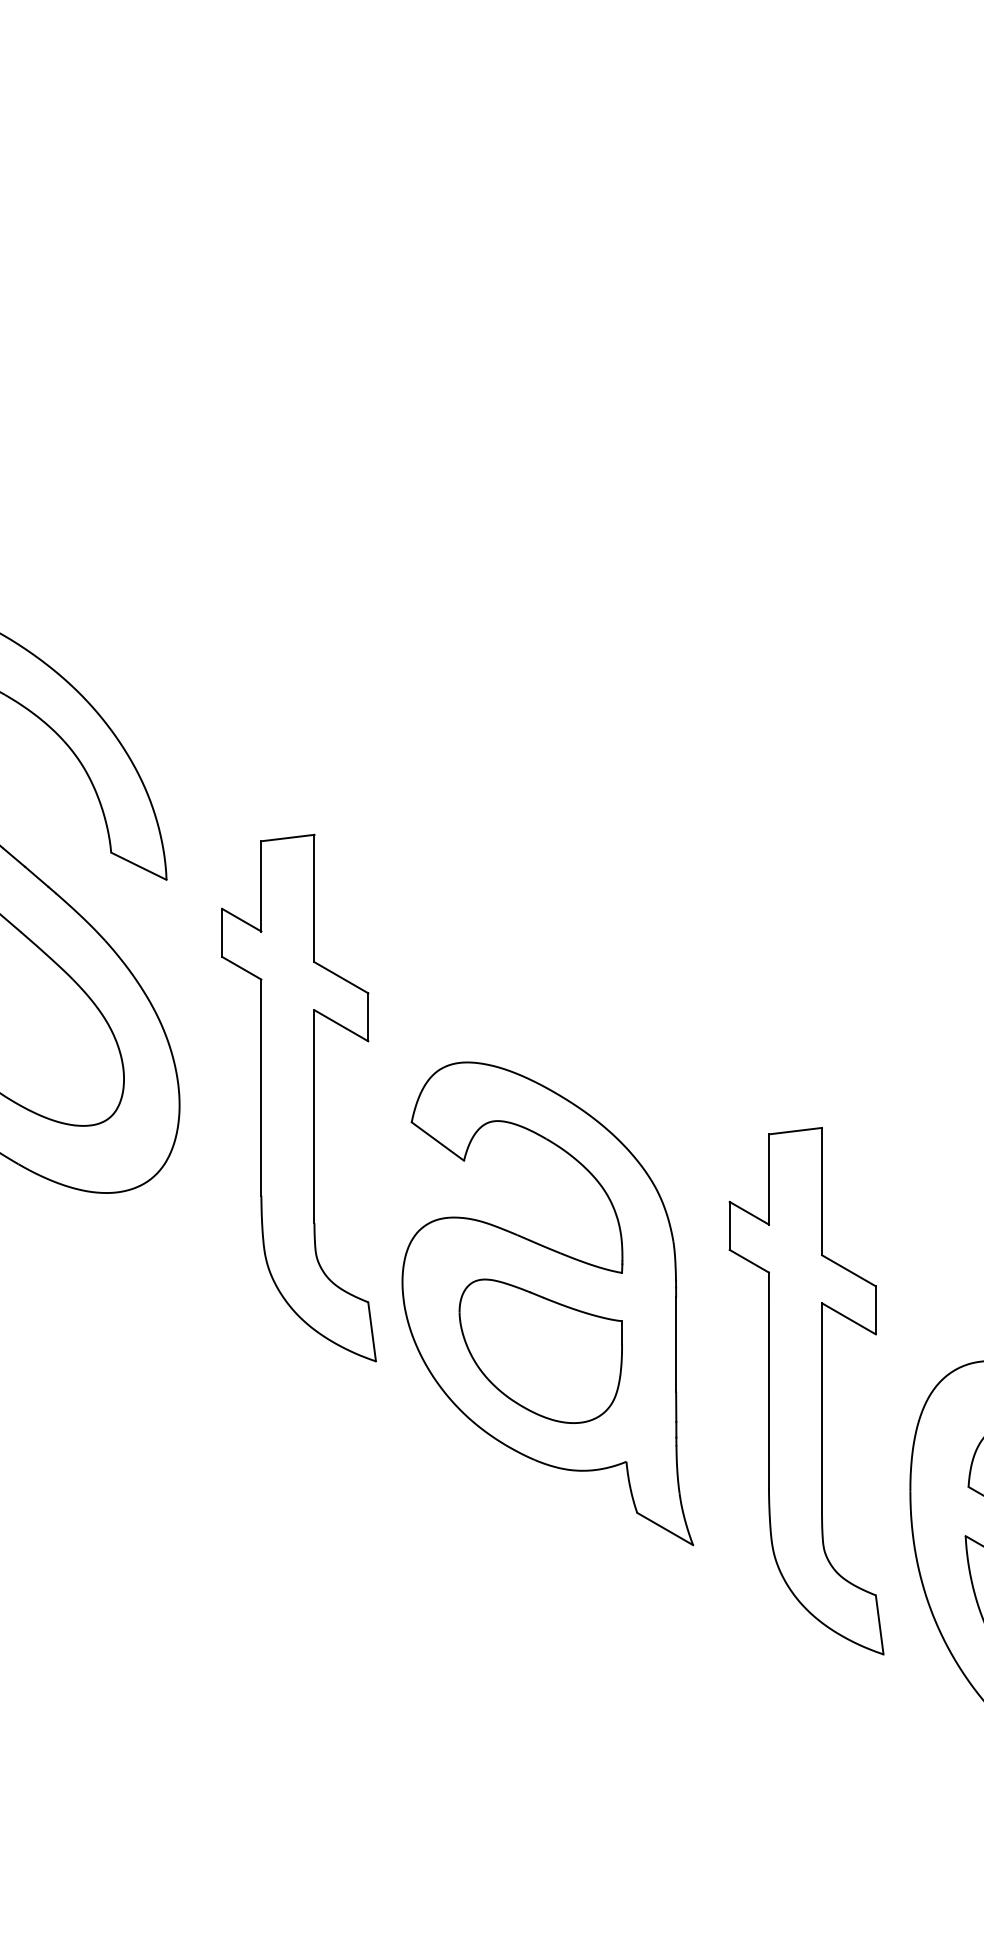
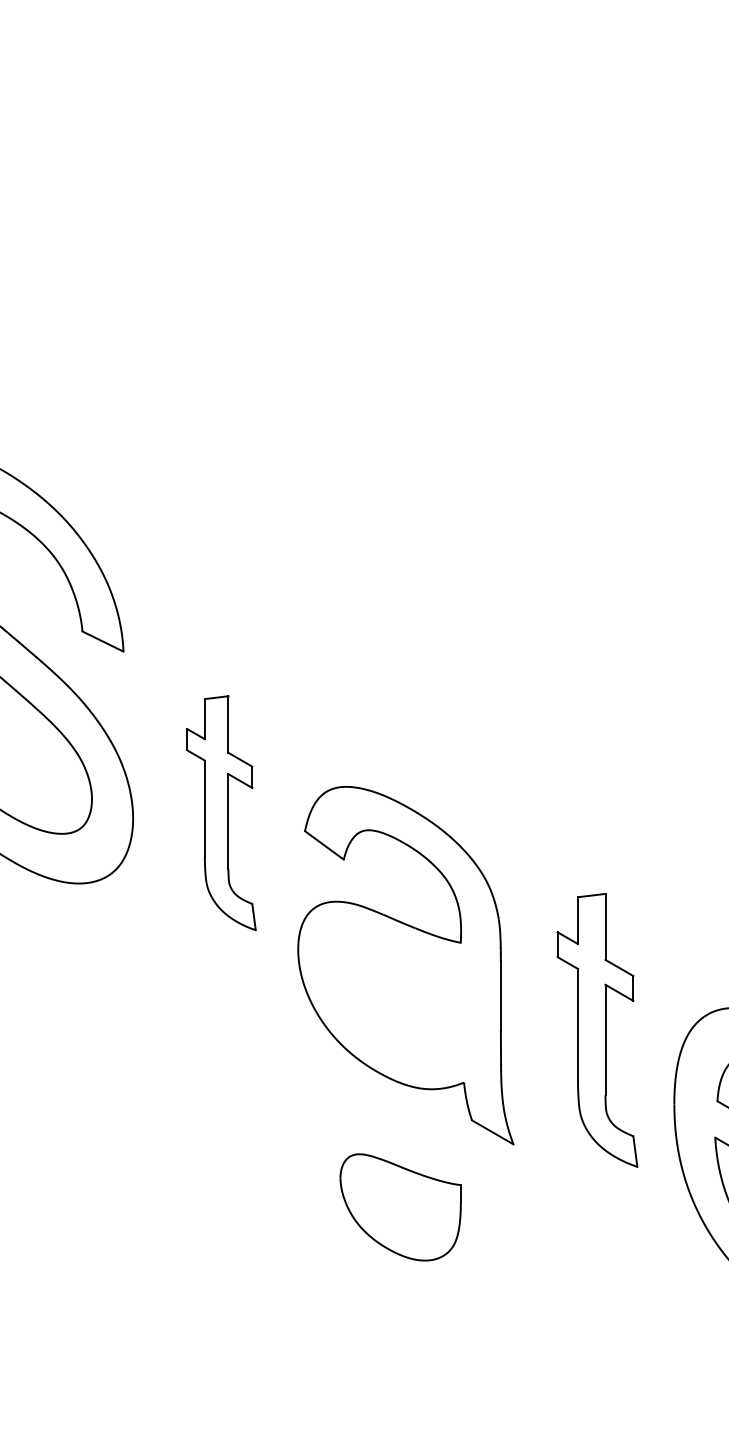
part: (298, 1097) -> (221, 812), size x0.6
part: (540, 1350) -> (400, 1206), moved
part: (806, 1391) -> (597, 1030), size x0.7

